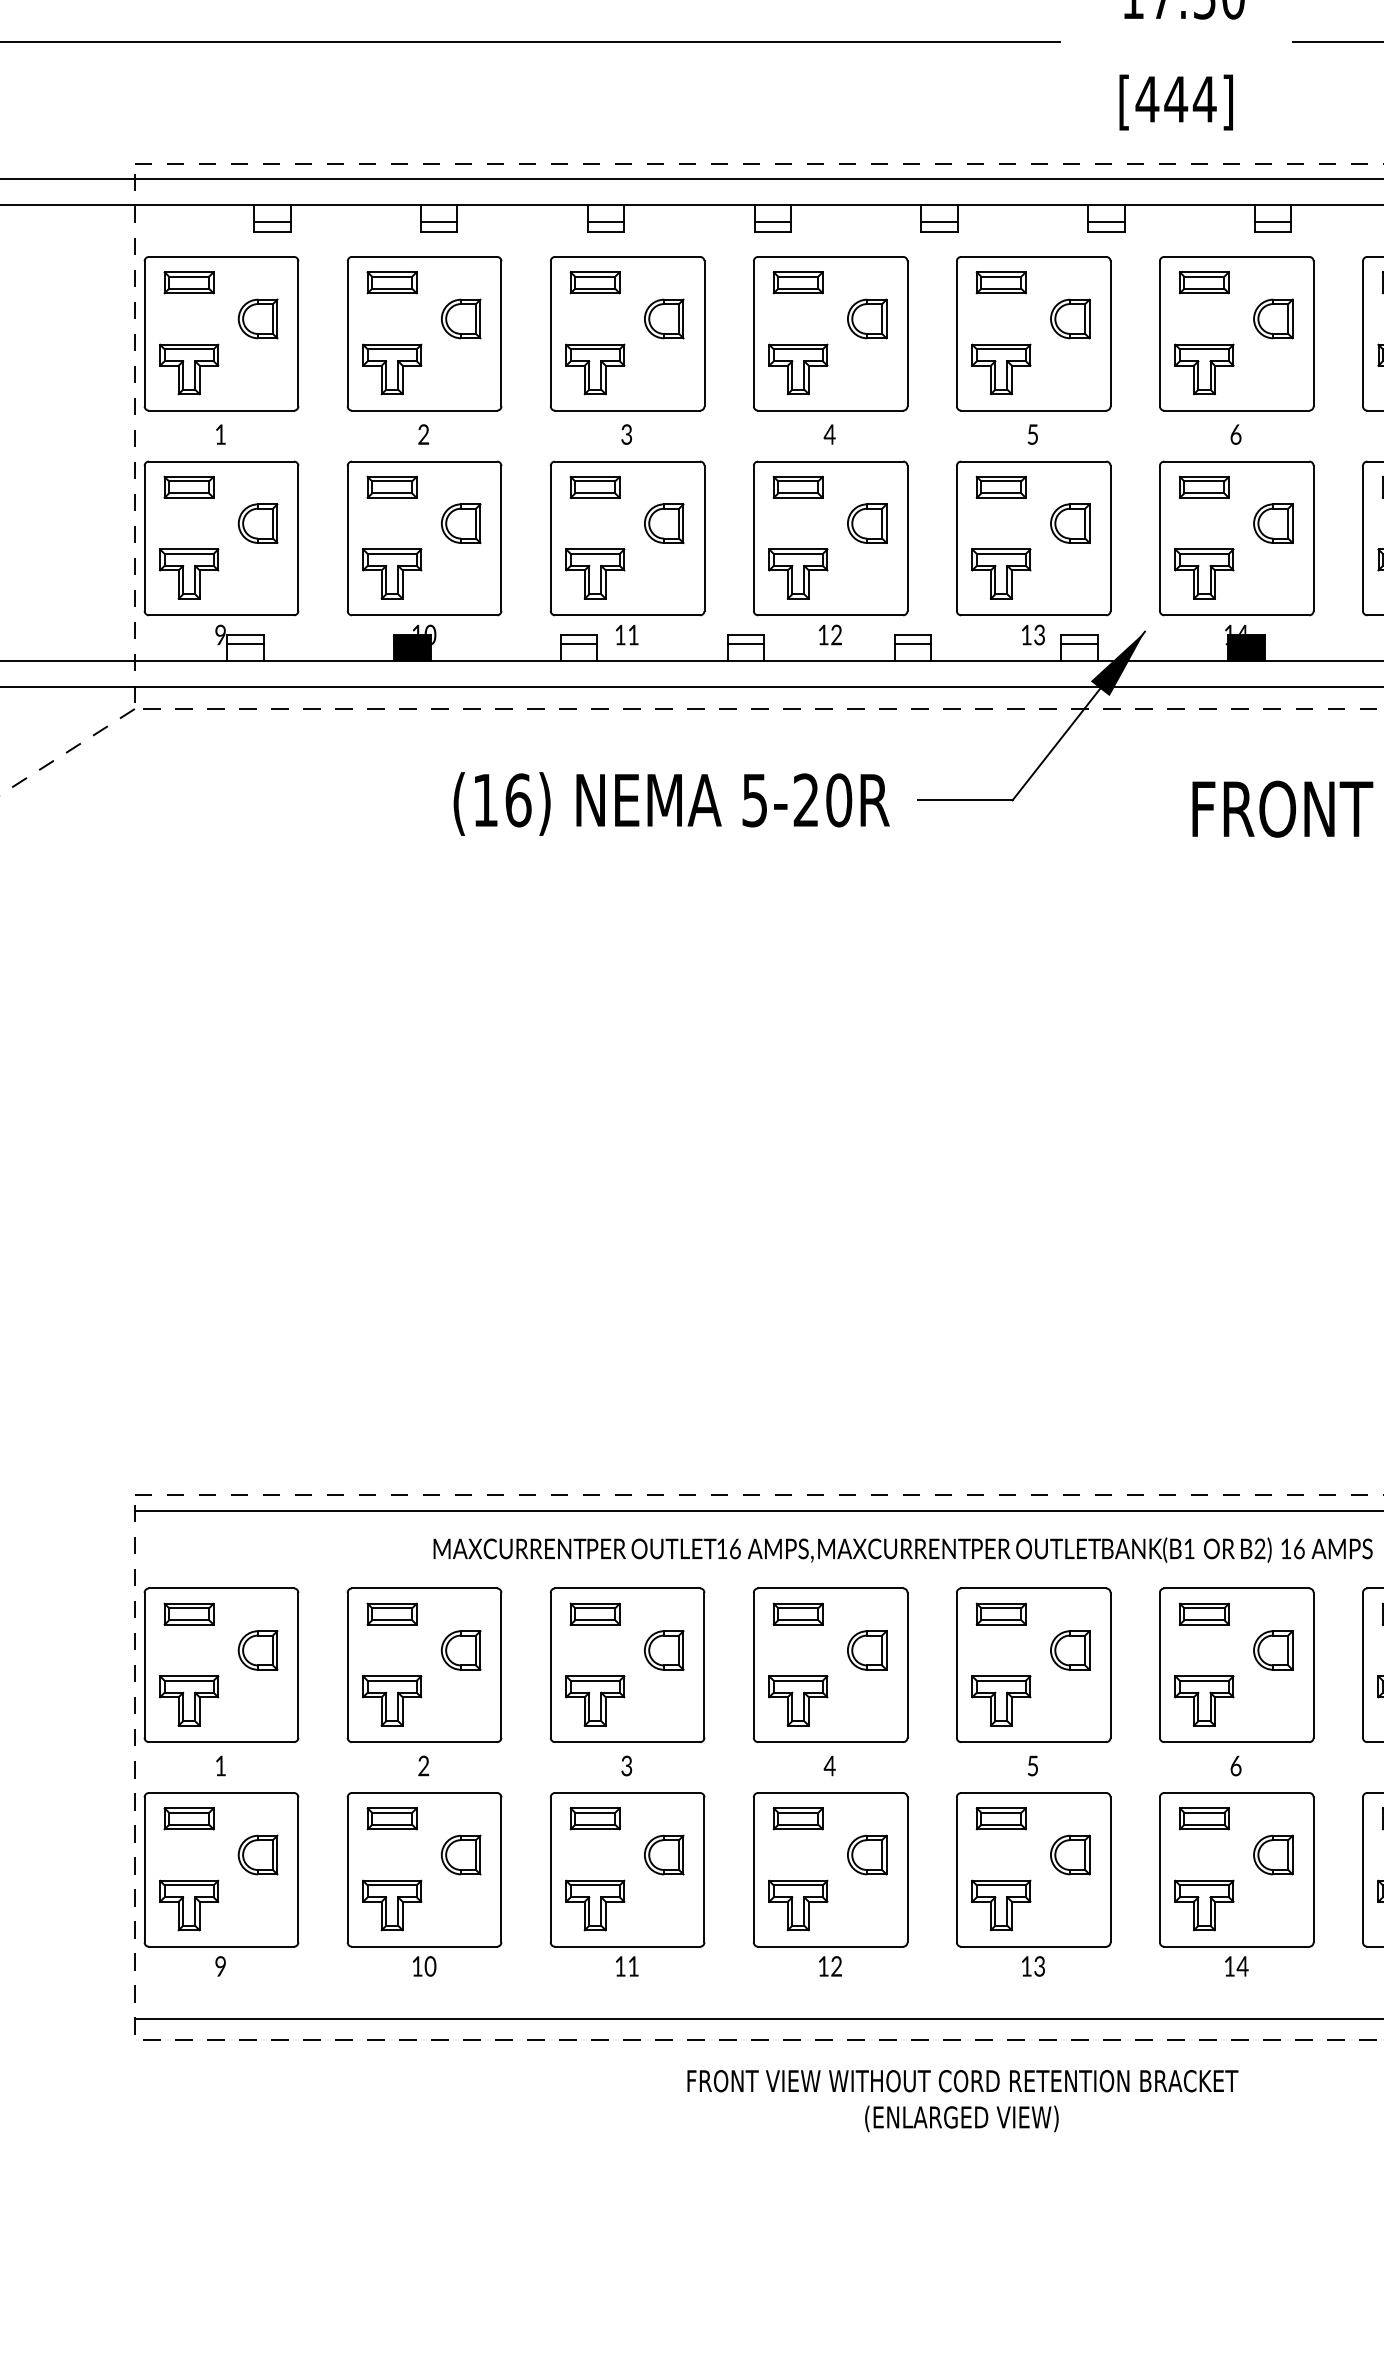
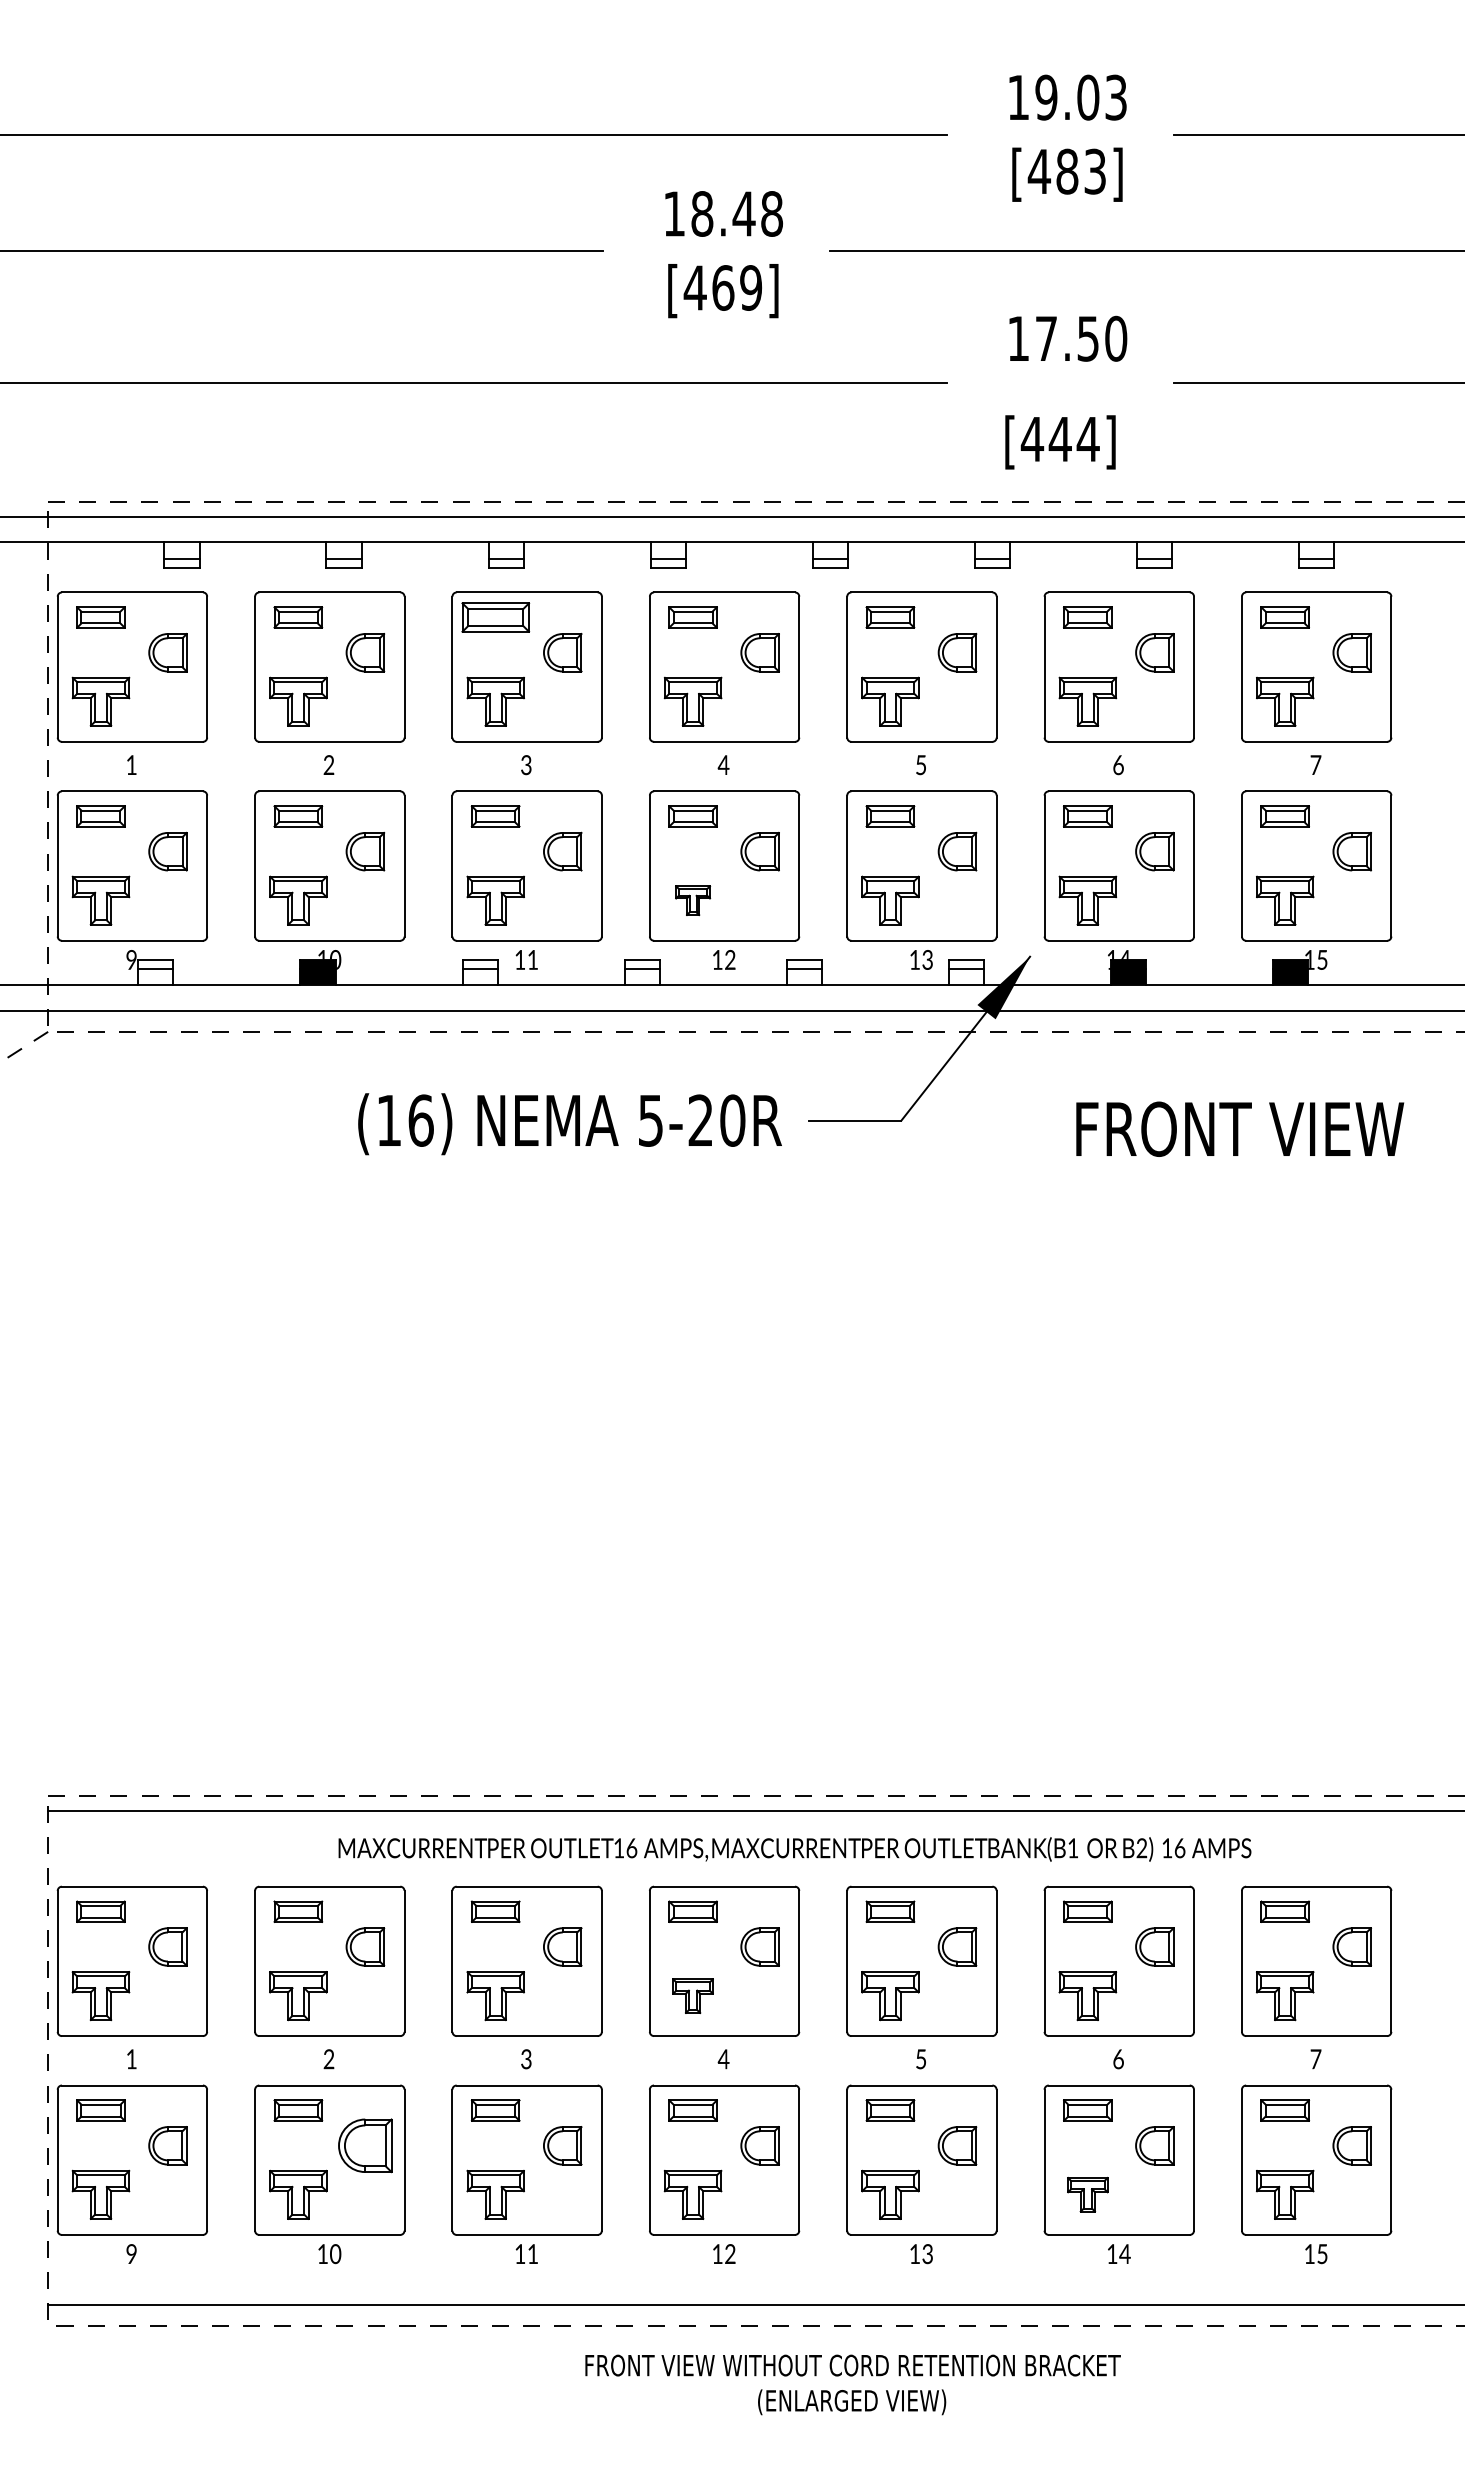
part: (595, 282) -> (495, 617), size x1.4
part: (797, 573) -> (692, 900), size x0.6
part: (797, 1701) -> (692, 1996), size x0.7
part: (461, 1854) -> (365, 2145), size x1.4
part: (1204, 1905) -> (1087, 2194), size x0.7

